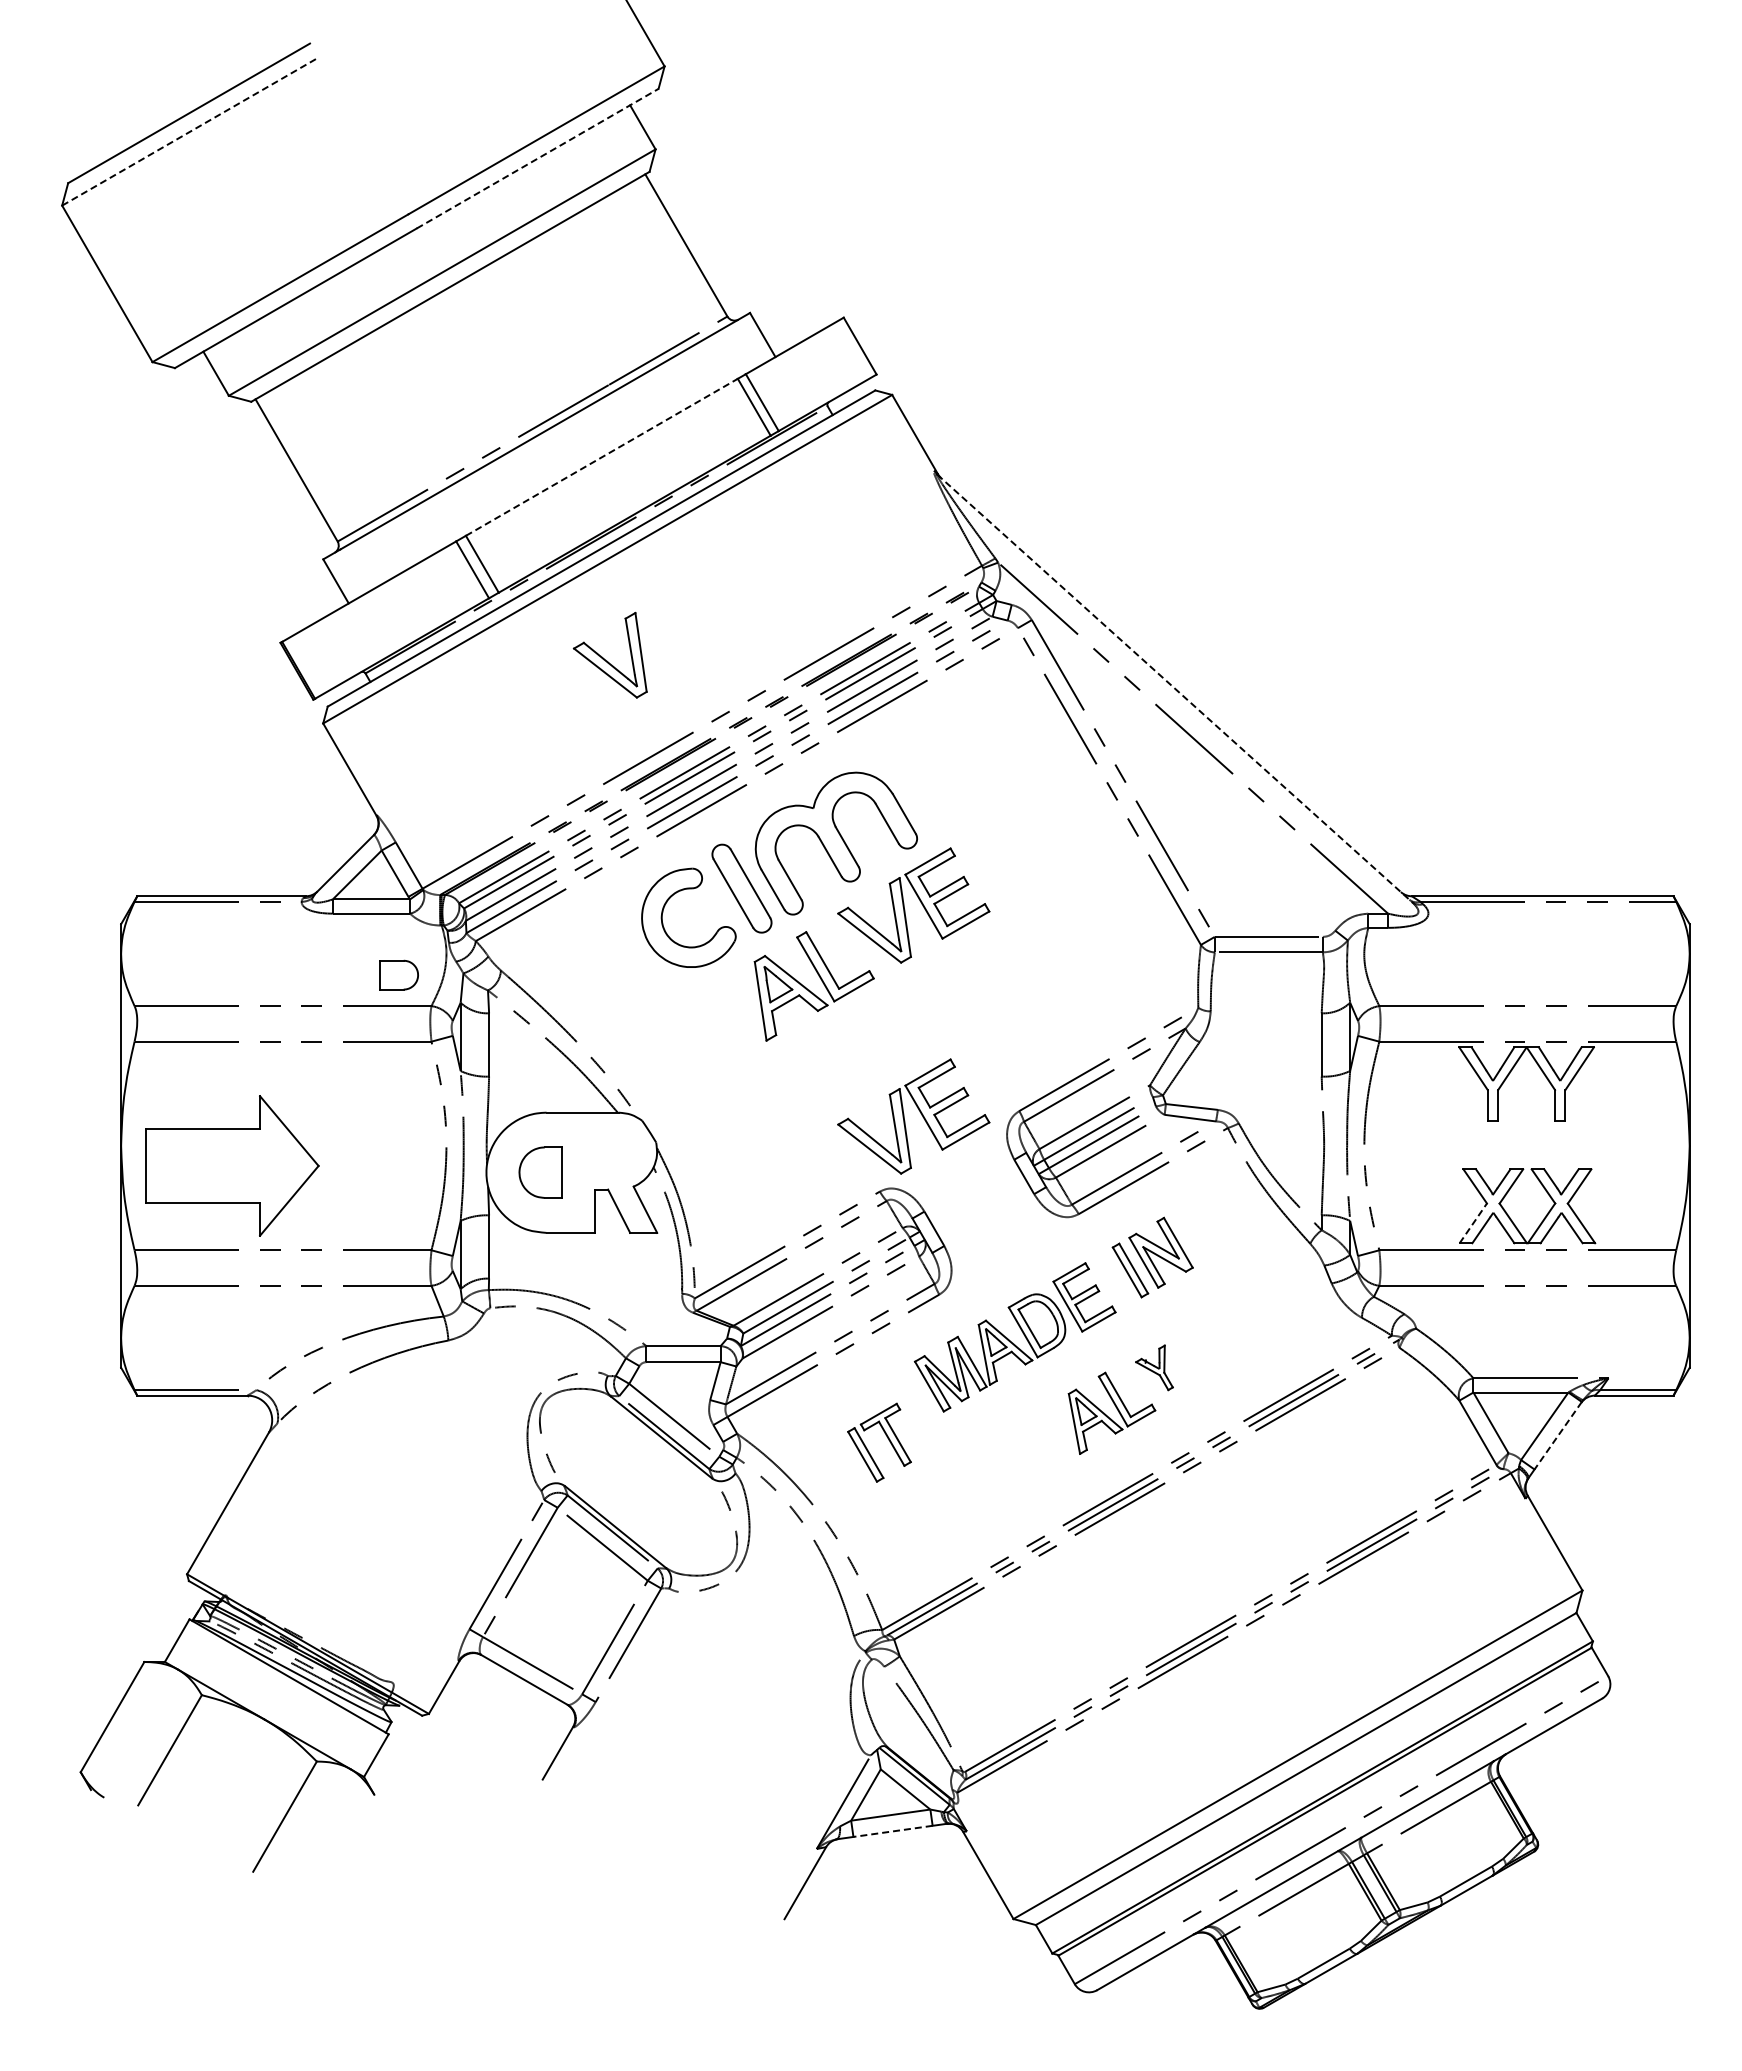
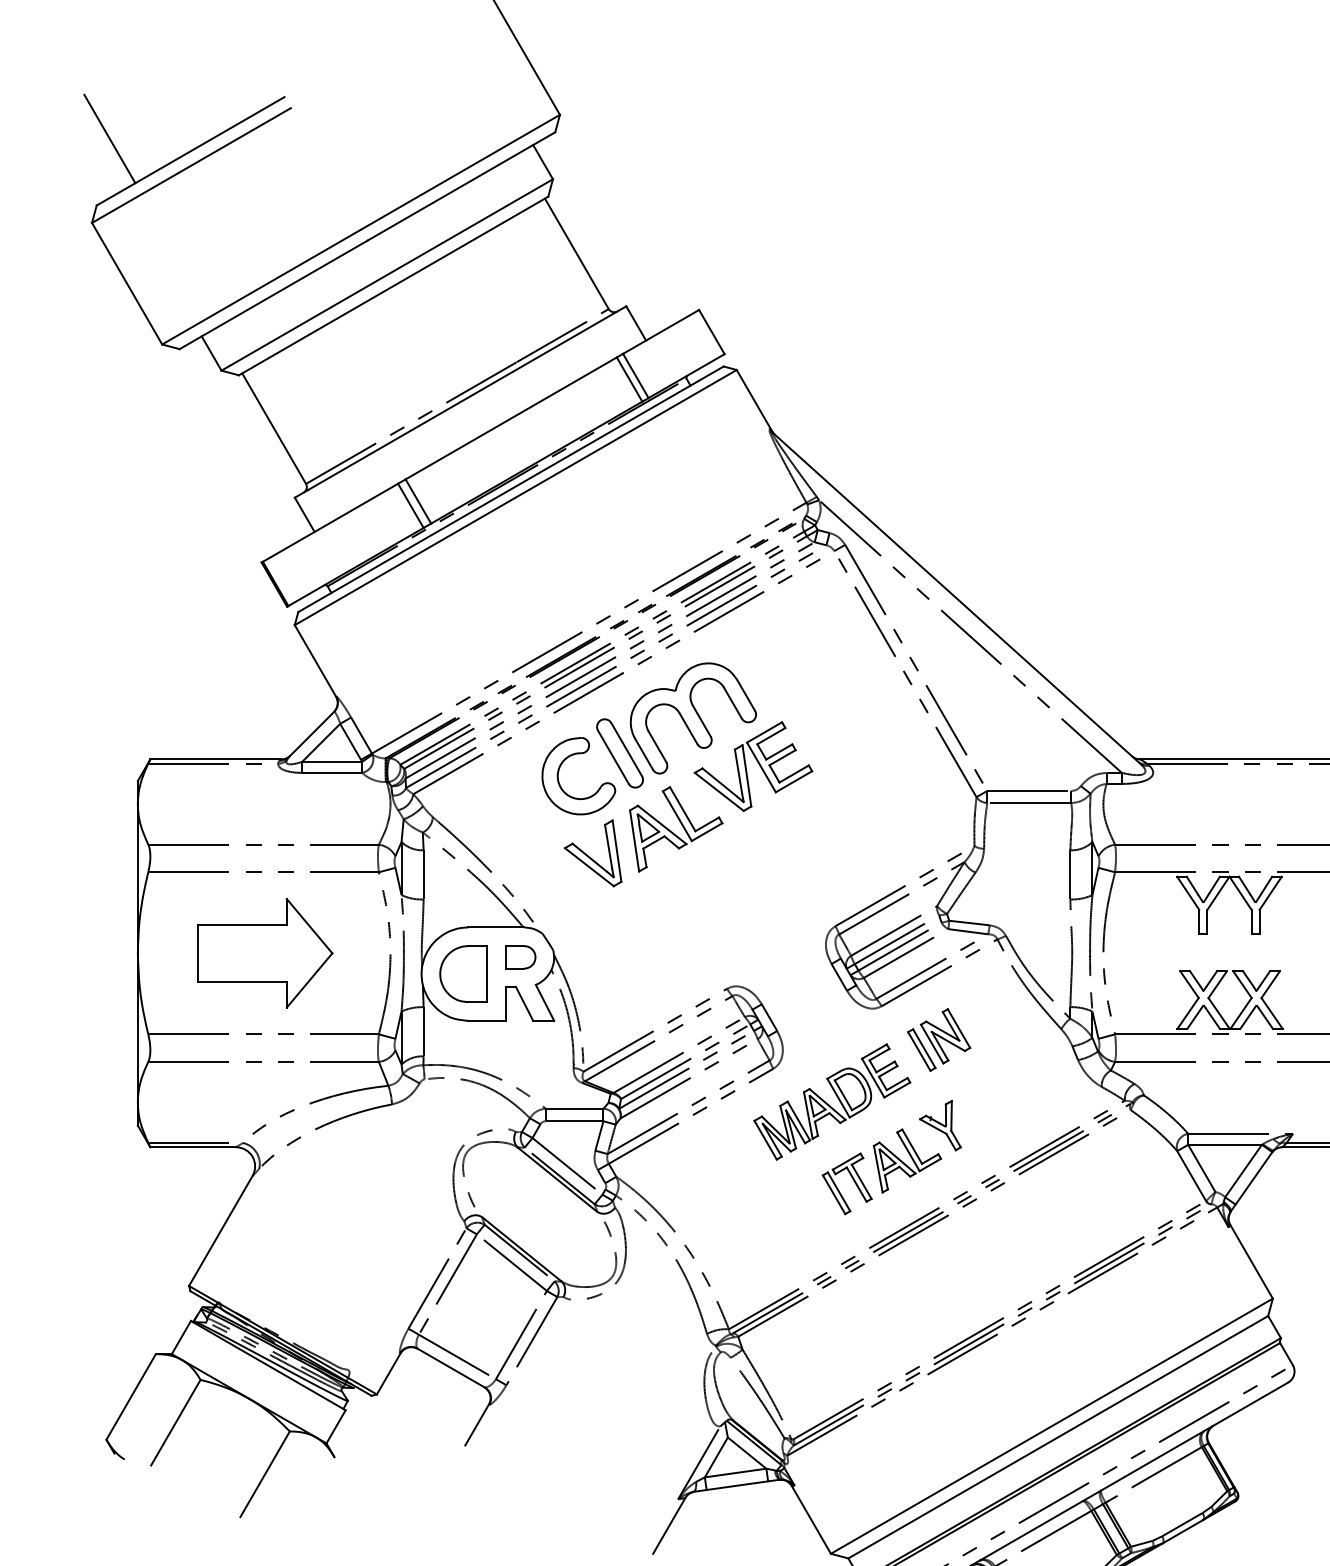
line: (84, 97) -> (109, 138), added
line: (190, 131) -> (191, 165), dashed -> solid
line: (537, 158) -> (461, 186), dashed -> solid
line: (601, 457) -> (510, 418), dashed -> solid
part: (607, 660) -> (590, 857), moved
line: (1175, 688) -> (956, 598), dashed -> solid
part: (398, 974) -> (520, 956), moved
part: (919, 1112) -> (757, 927), removed
part: (232, 1165) -> (265, 952), moved
part: (540, 1172) -> (463, 973), size x1.43
line: (1473, 1222) -> (1188, 1012), dashed -> solid
part: (1154, 1367) -> (940, 1125), size x1.43
line: (1557, 1436) -> (1253, 1178), dashed -> solid
part: (887, 1438) -> (853, 1180), moved
line: (893, 1831) -> (737, 1485), dashed -> solid

